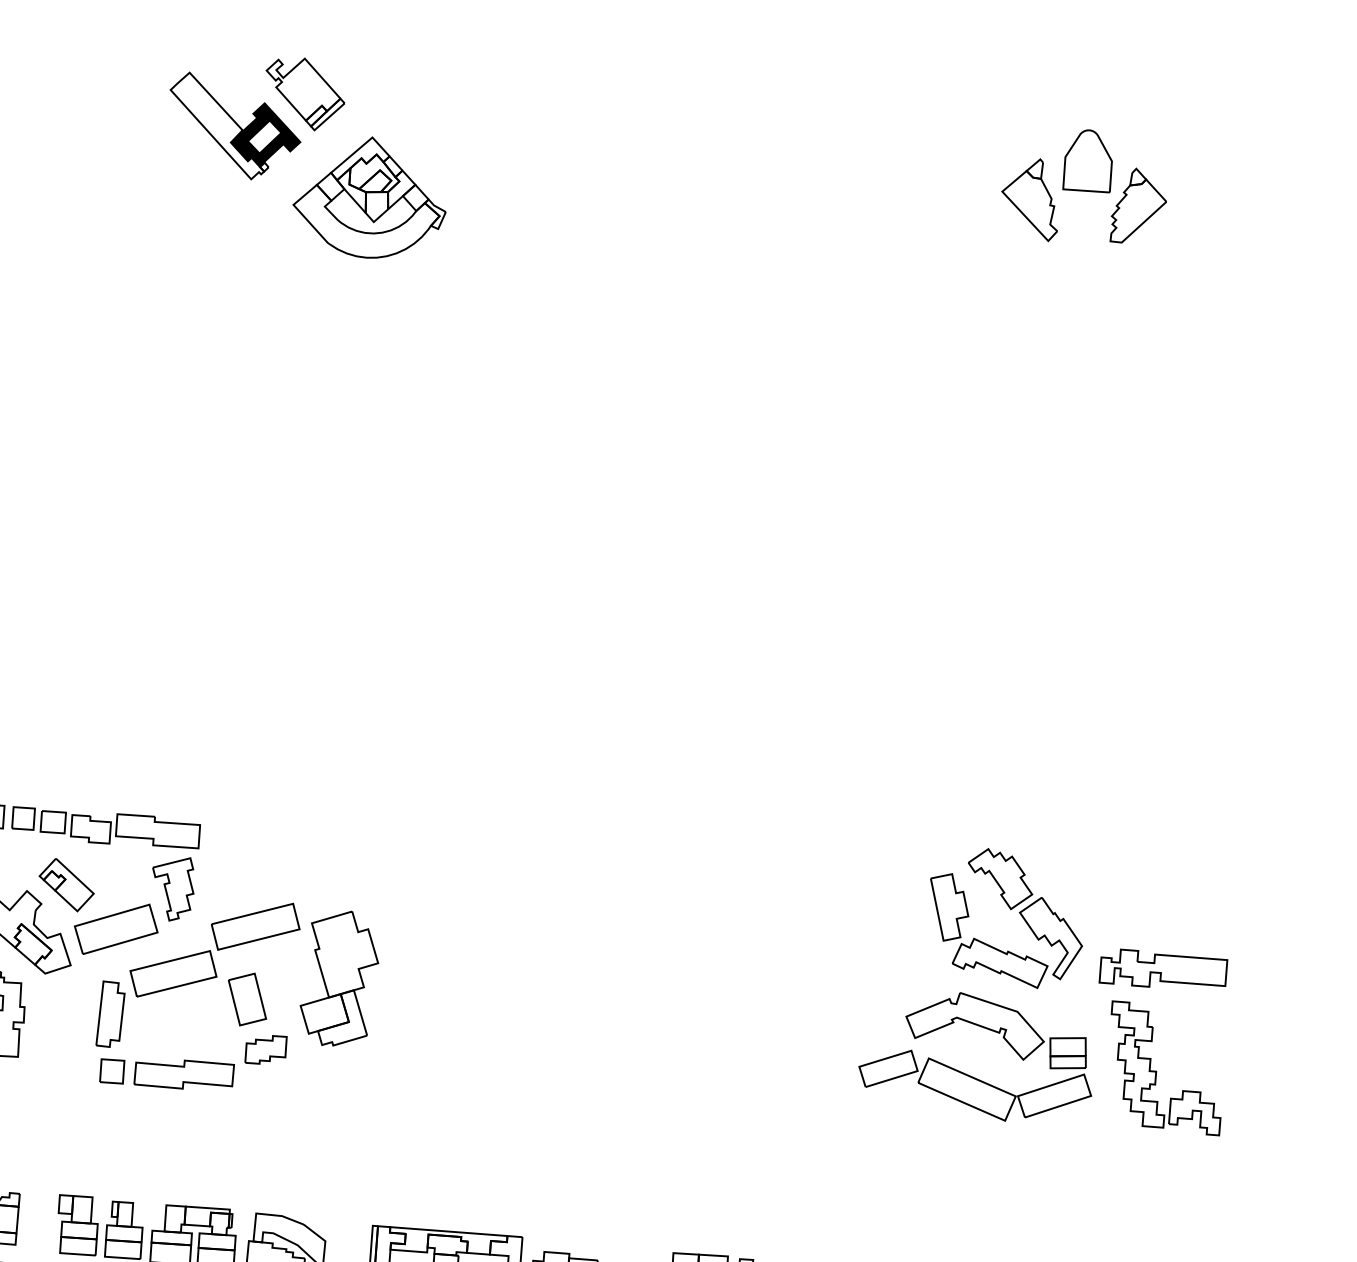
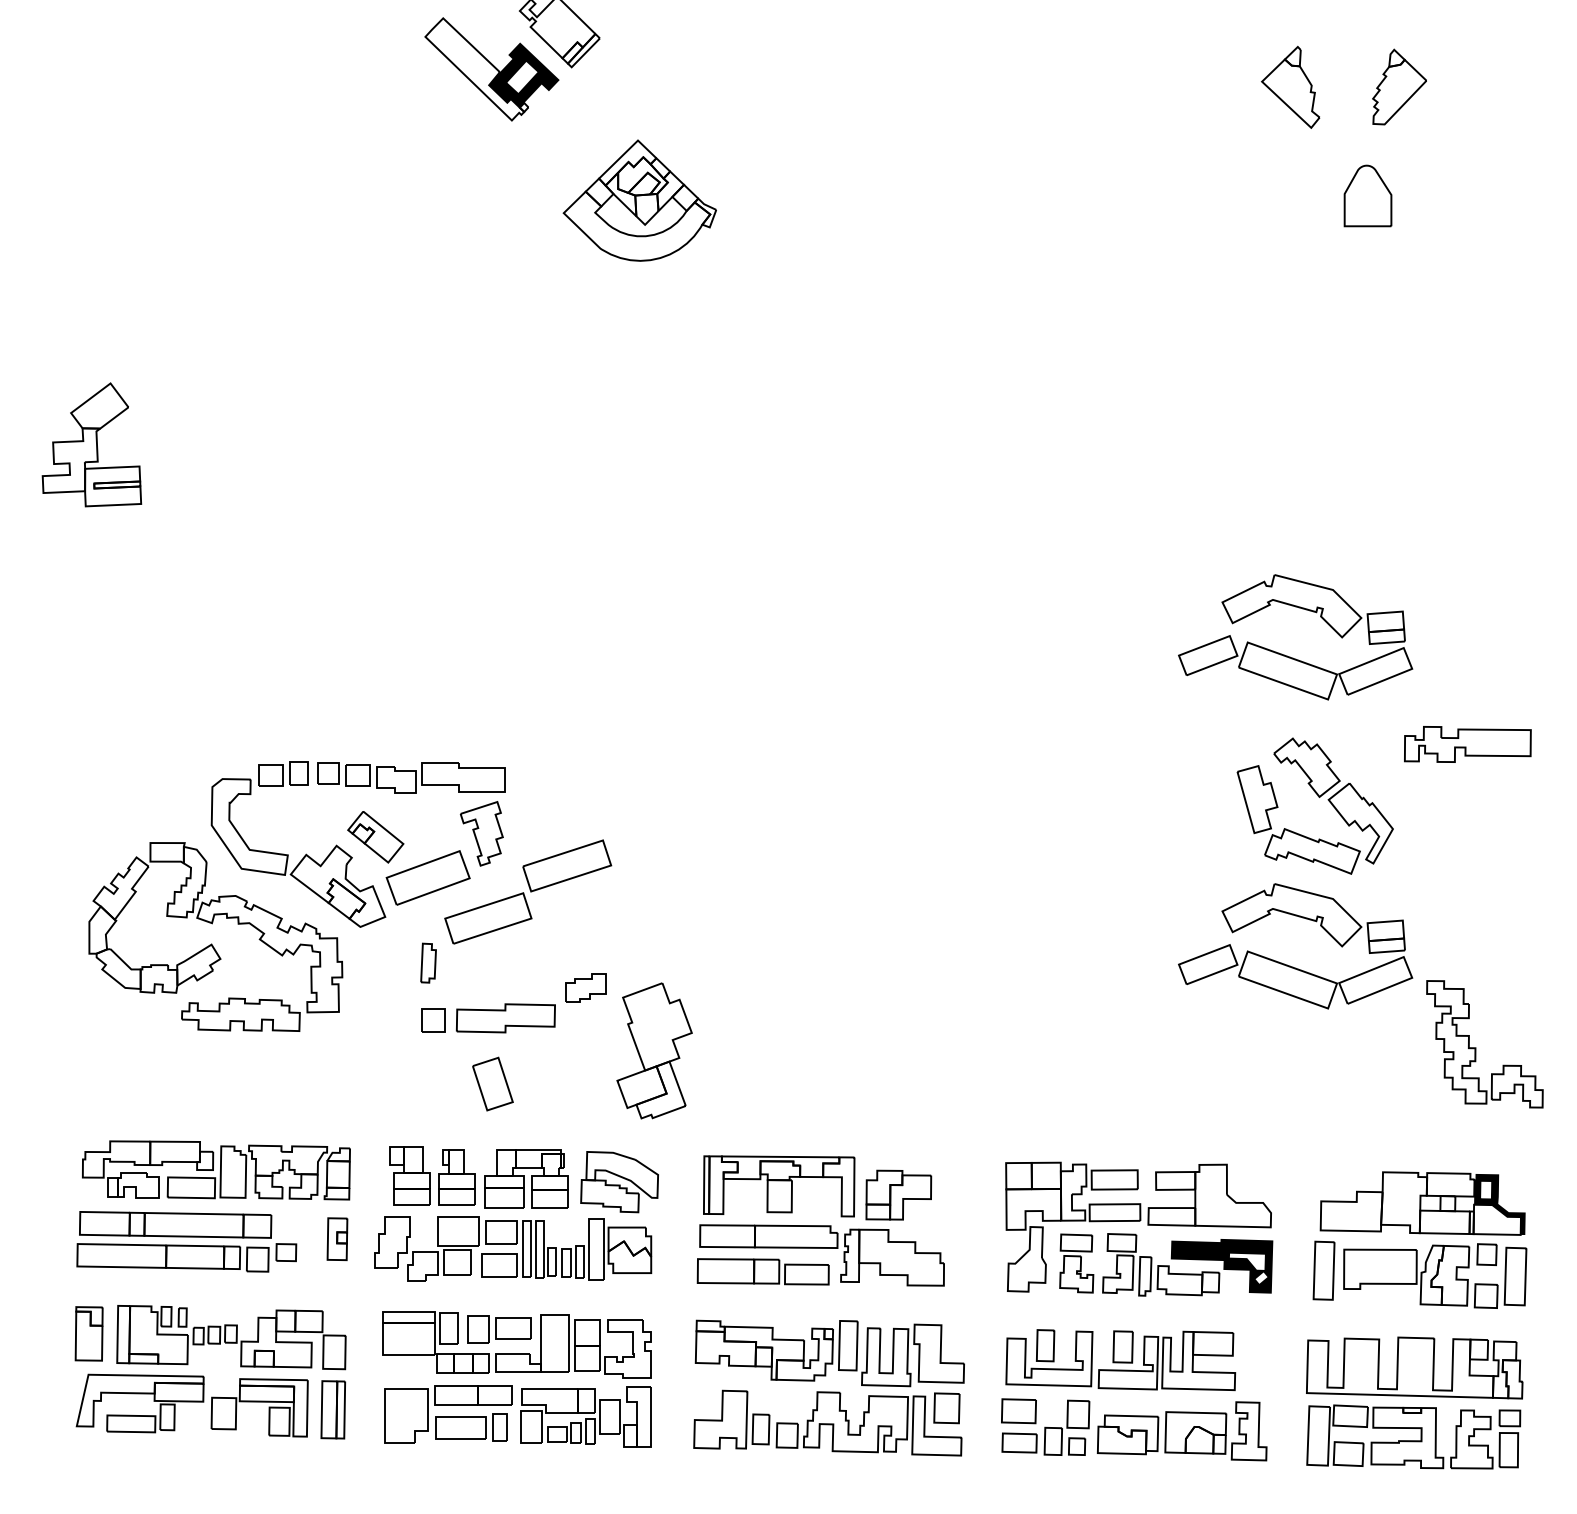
part: (1088, 160) -> (1367, 195), moved
part: (369, 197) -> (639, 200), moved
part: (991, 767) -> (1290, 656), added
part: (1163, 970) -> (1467, 744), moved
part: (339, 978) -> (654, 1050), moved
part: (247, 998) -> (492, 1083), moved
part: (110, 1013) -> (428, 962), size x0.6
part: (1157, 1070) -> (1476, 1047), moved

